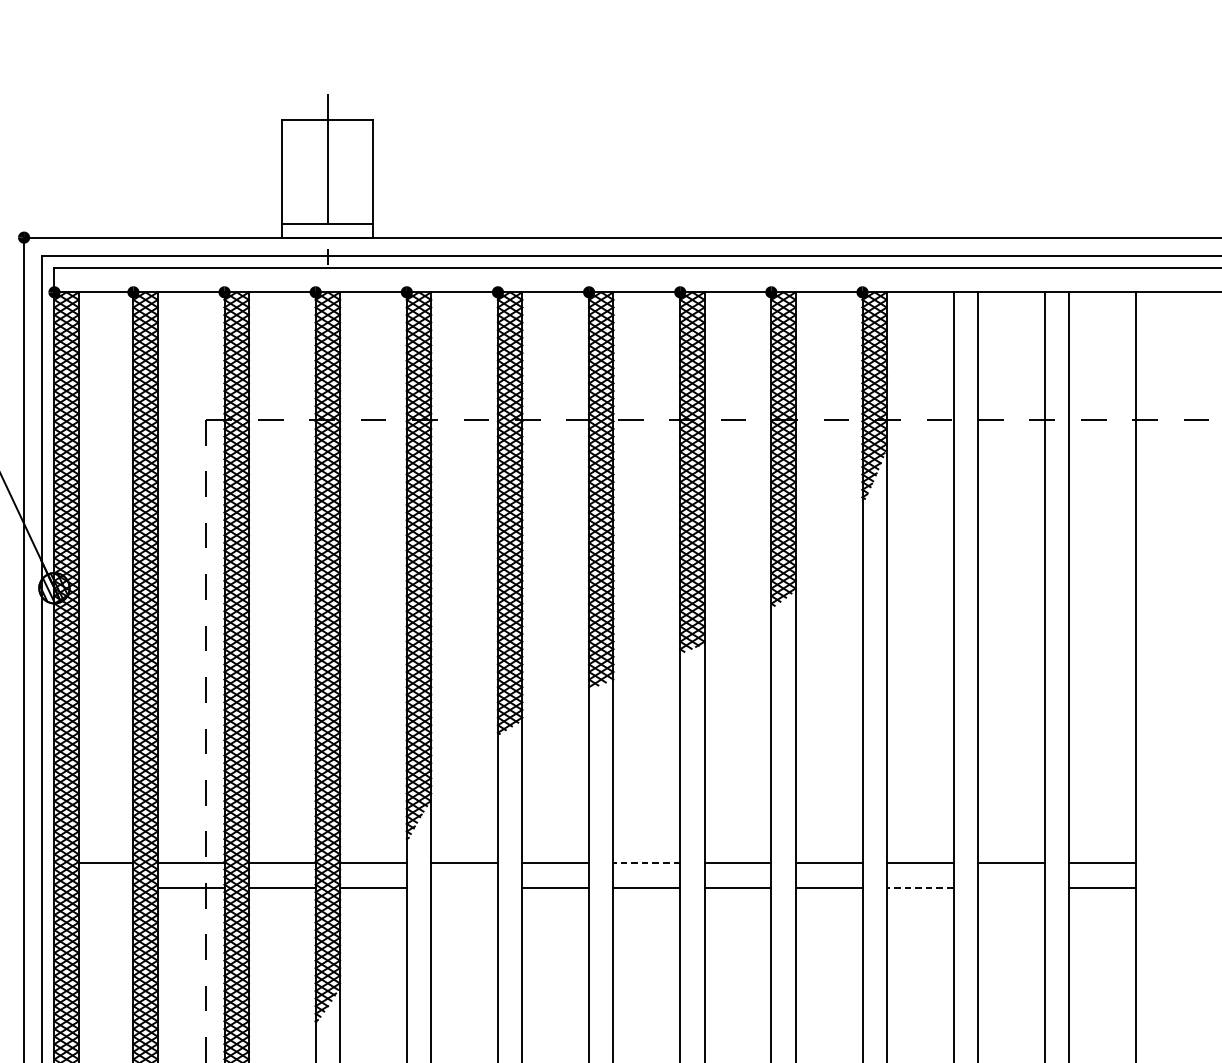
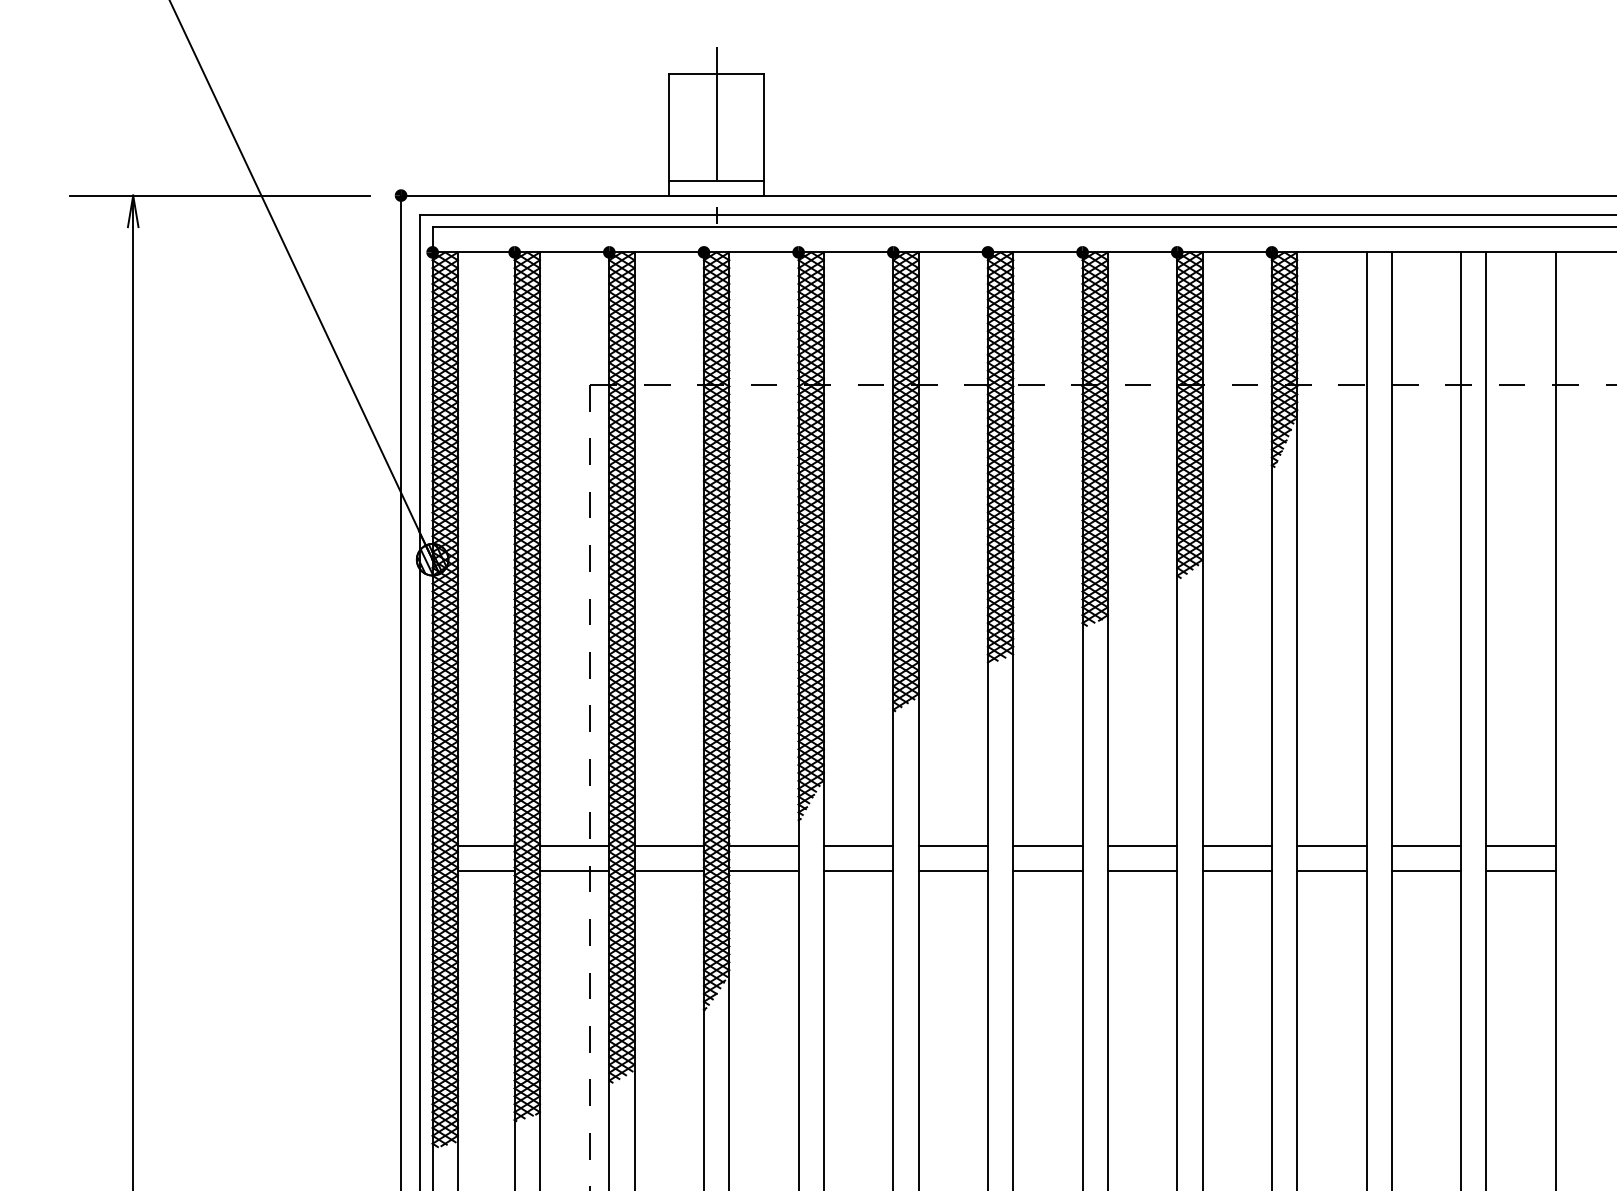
line: (646, 863) -> (1047, 845), dashed -> solid
line: (105, 887) -> (485, 870), added
line: (464, 887) -> (858, 870), added
line: (919, 887) -> (1331, 870), dashed -> solid
line: (1011, 887) -> (1426, 870), added

